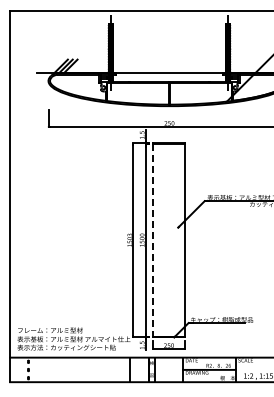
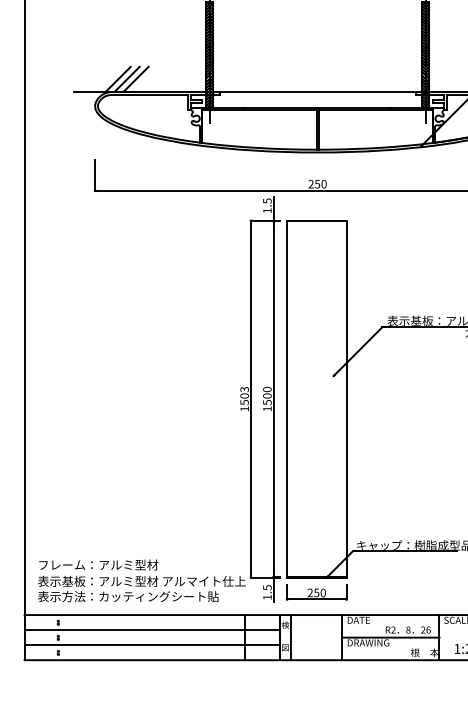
line: (152, 240) -> (286, 399), dashed -> solid
line: (79, 365) -> (152, 629), added
line: (79, 374) -> (152, 646), added

